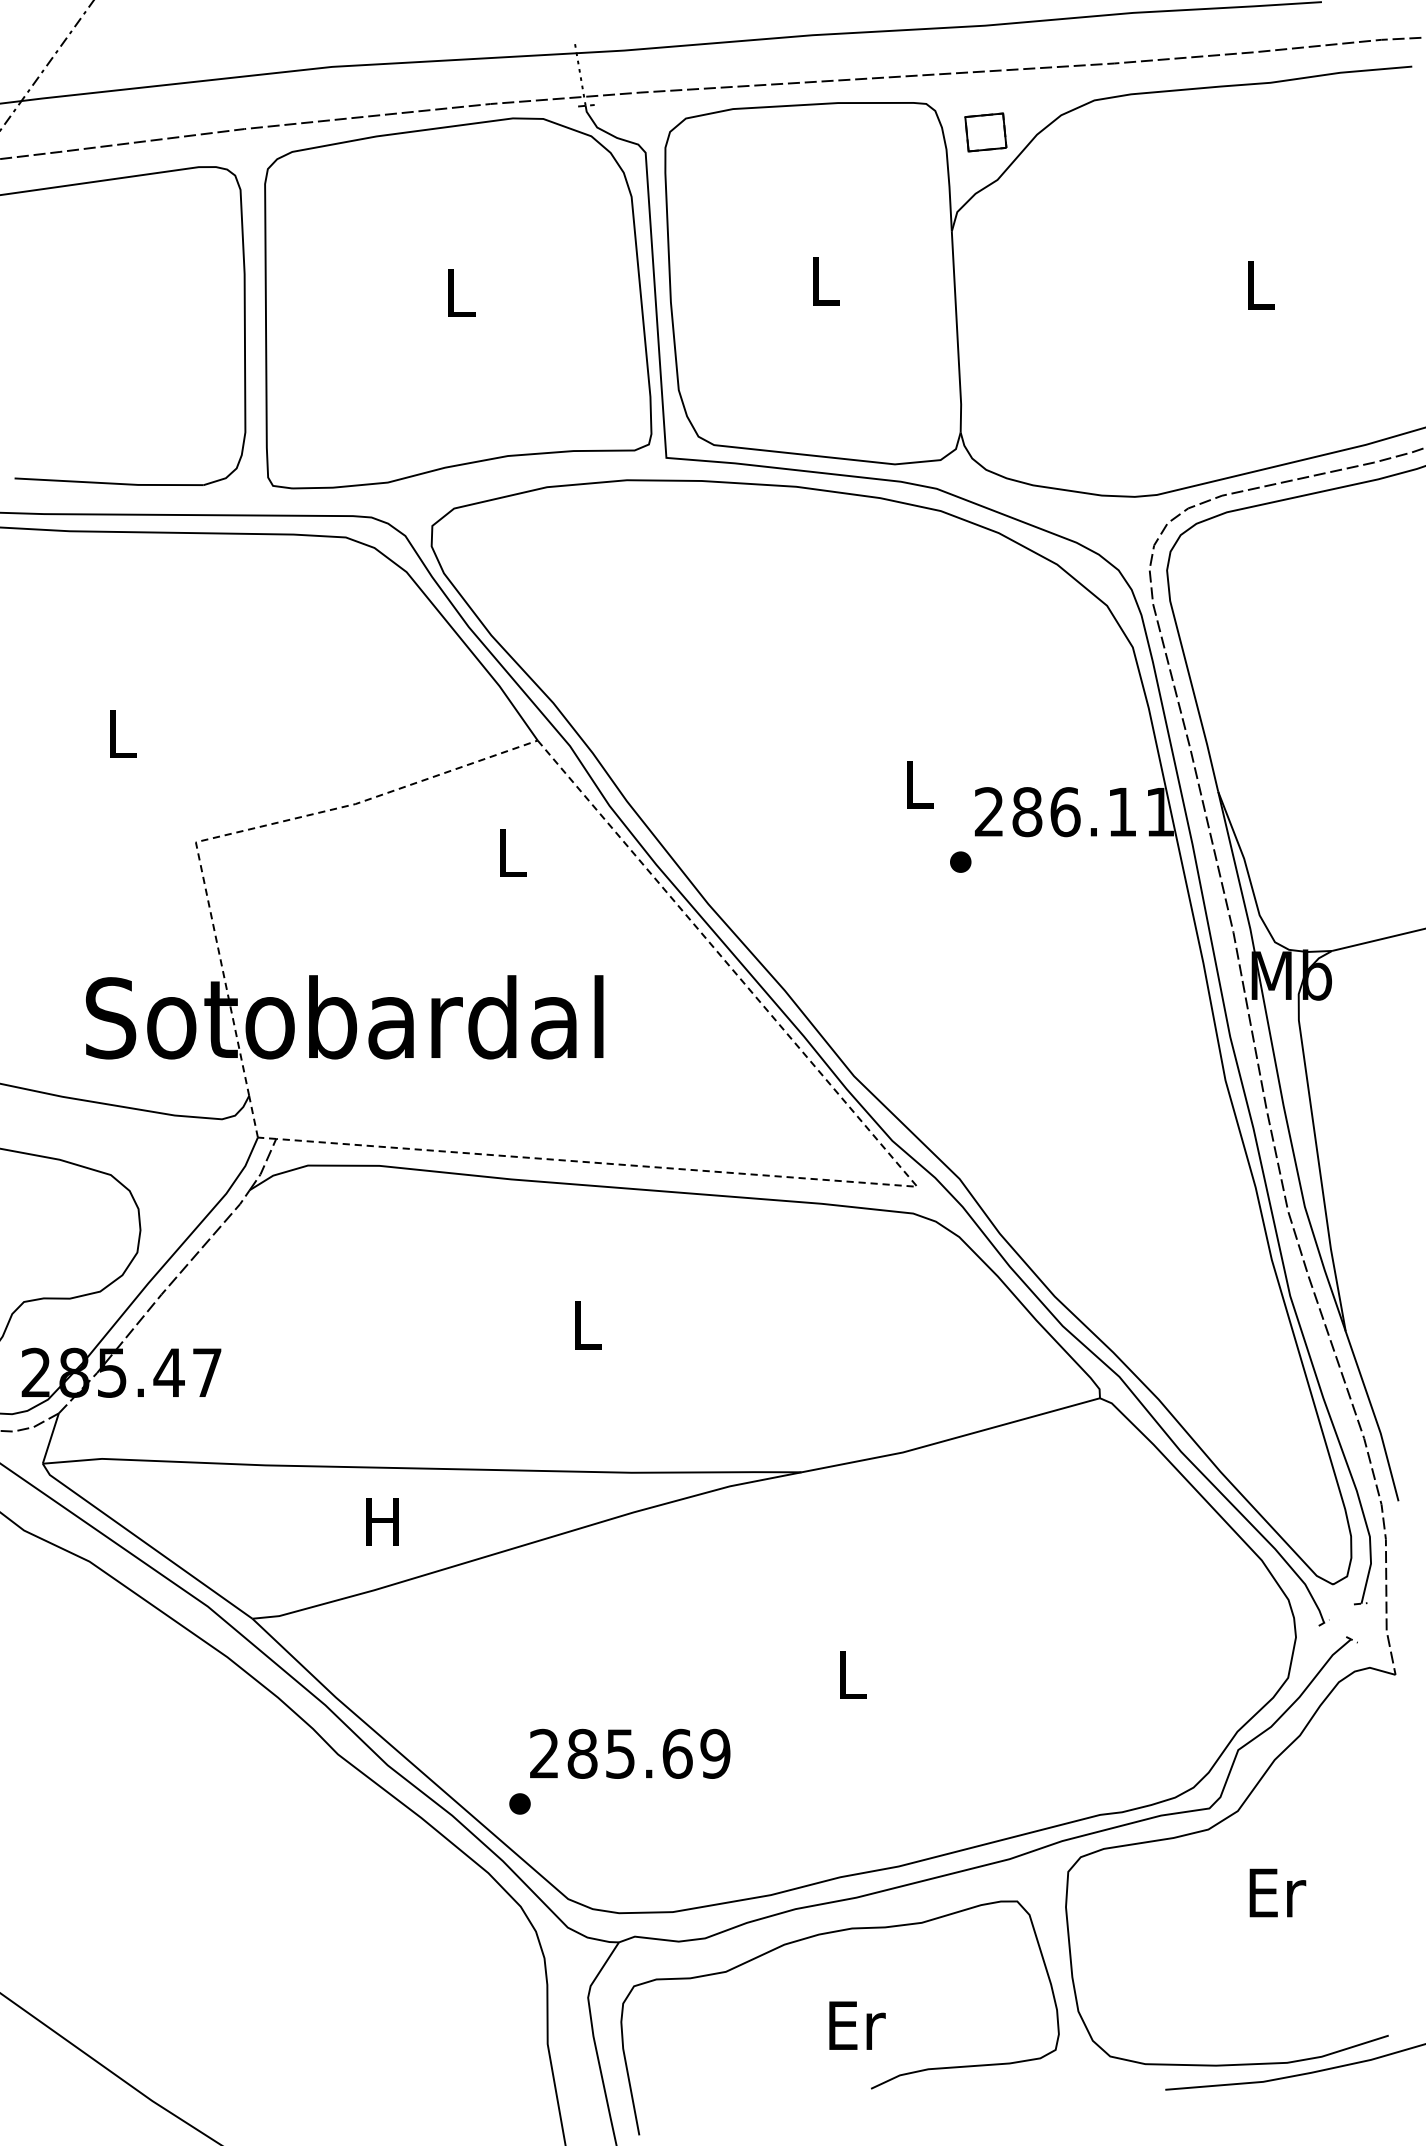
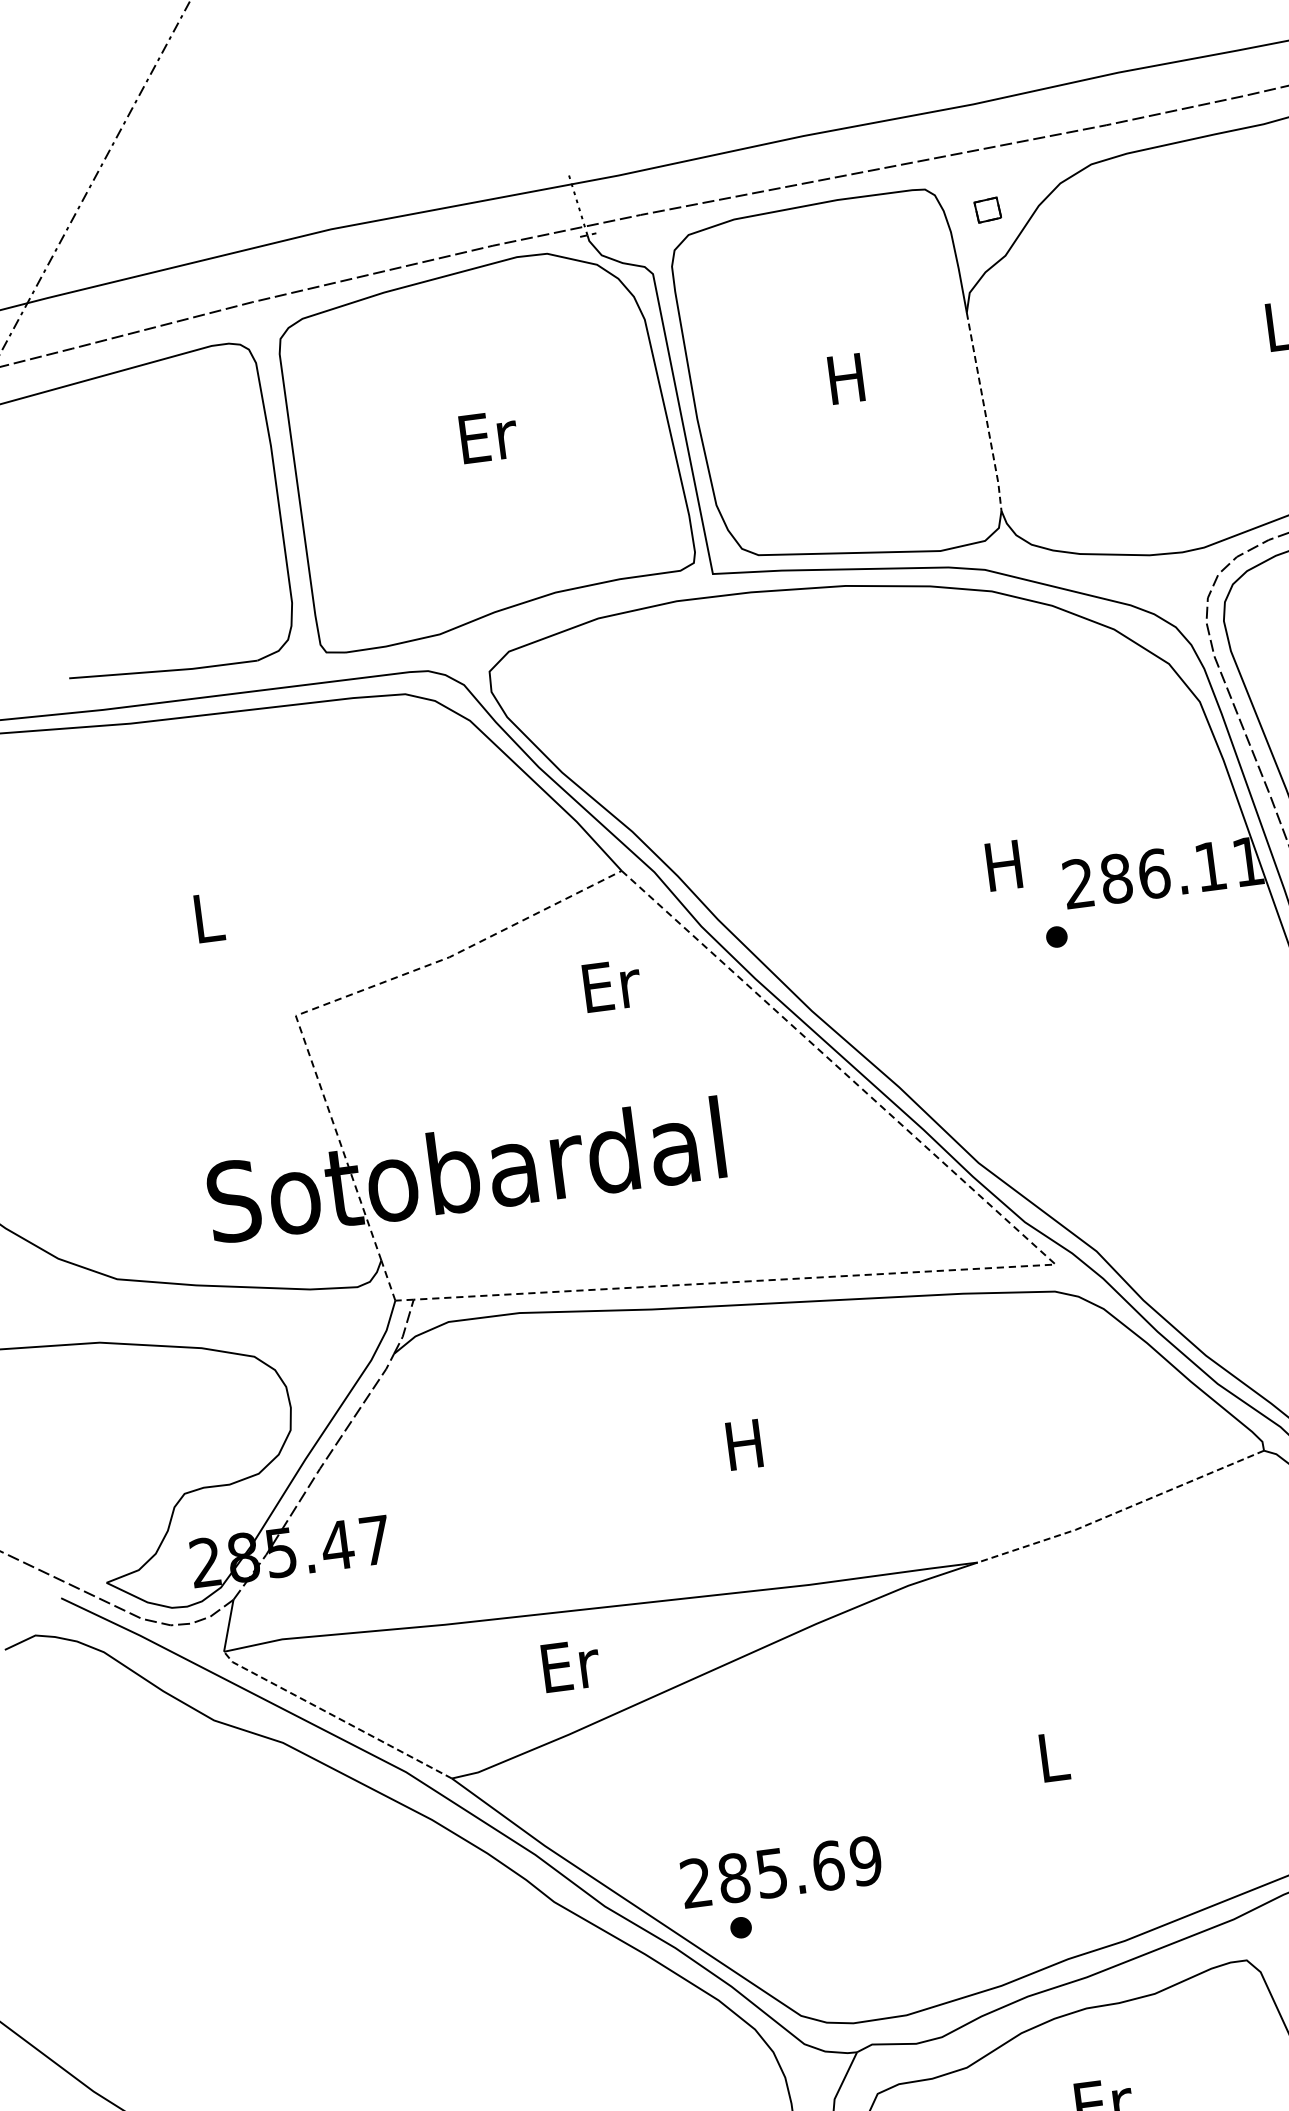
part: (985, 132) -> (987, 210), size x0.6
text: (823, 281) -> (845, 378), L -> H
text: (462, 292) -> (489, 436), L -> Er
line: (957, 332) -> (985, 412), solid -> dashed
text: (917, 784) -> (1003, 865), L -> H
text: (513, 852) -> (612, 985), L -> Er
text: (585, 1325) -> (744, 1444), L -> H
line: (950, 1439) -> (1121, 1510), solid -> dashed
text: (385, 1522) -> (571, 1665), H -> Er
line: (145, 1542) -> (336, 1716), solid -> dashed
text: (630, 1753) -> (781, 1871), moved

